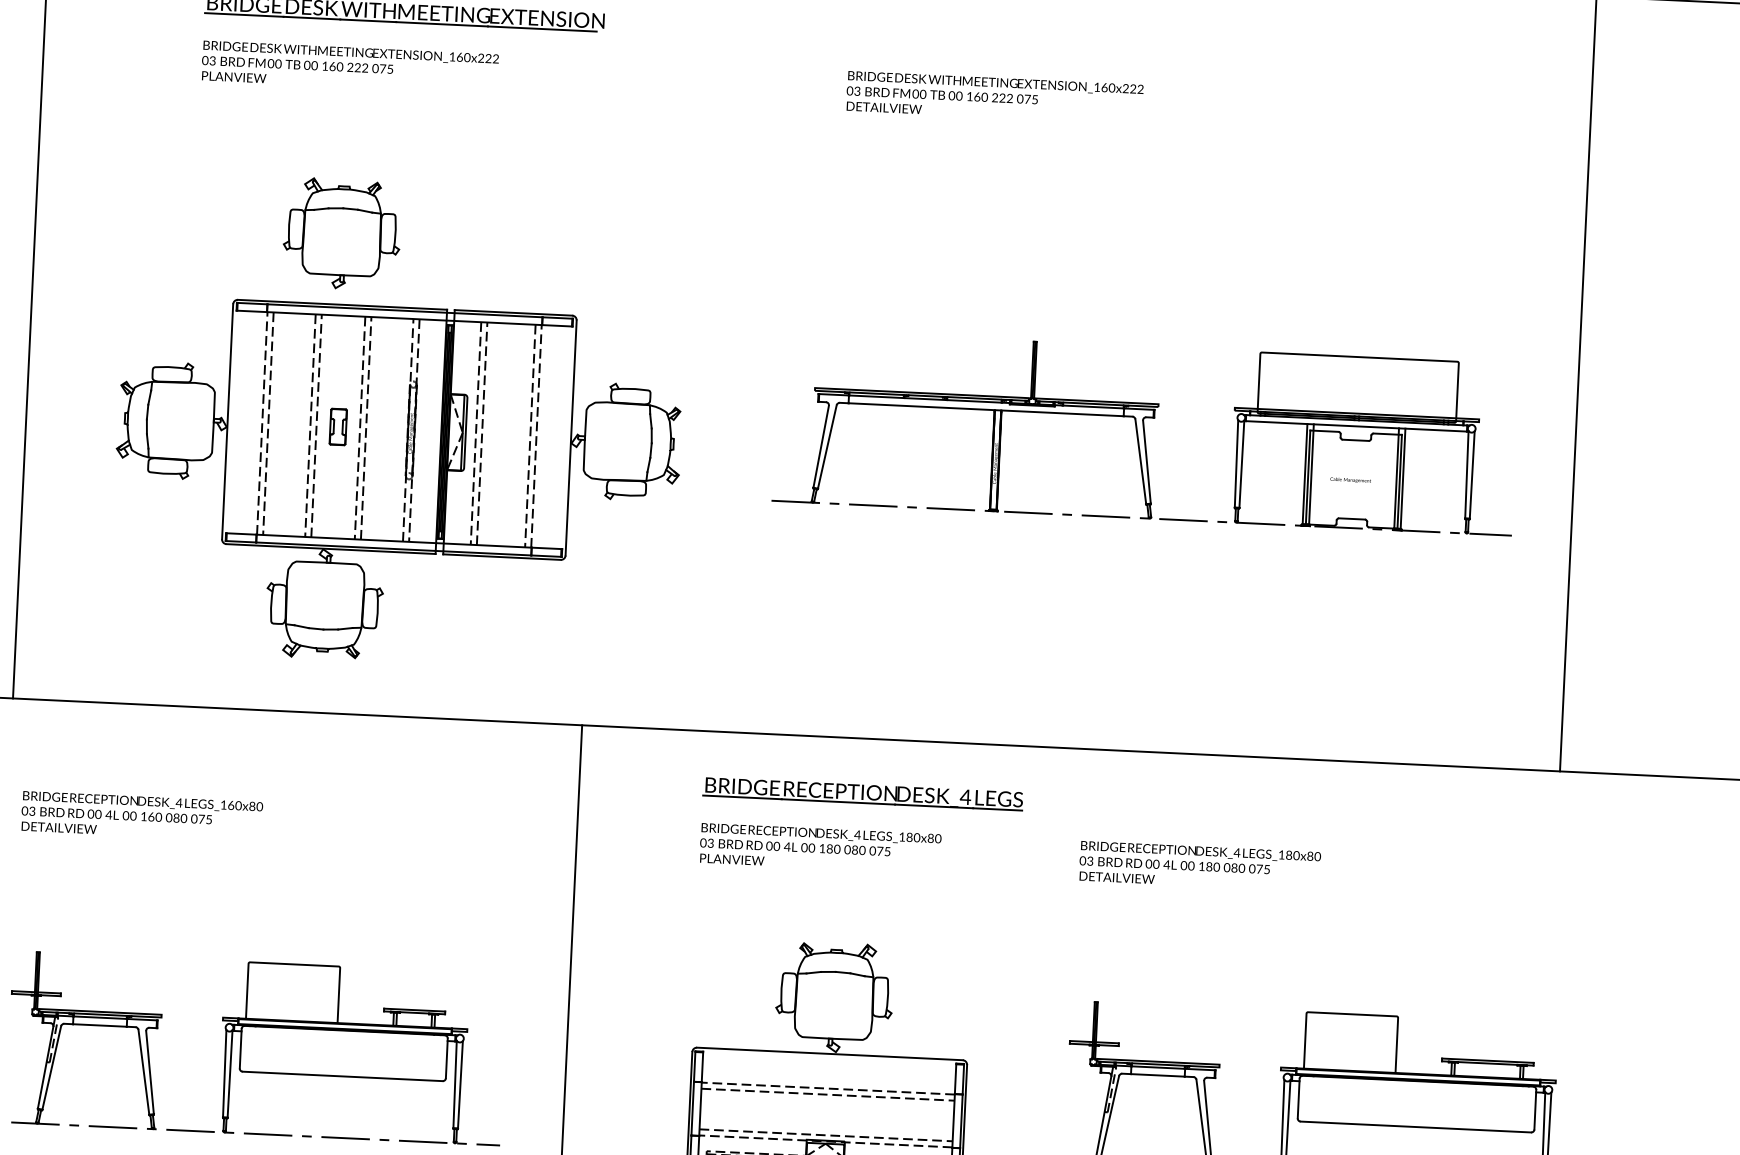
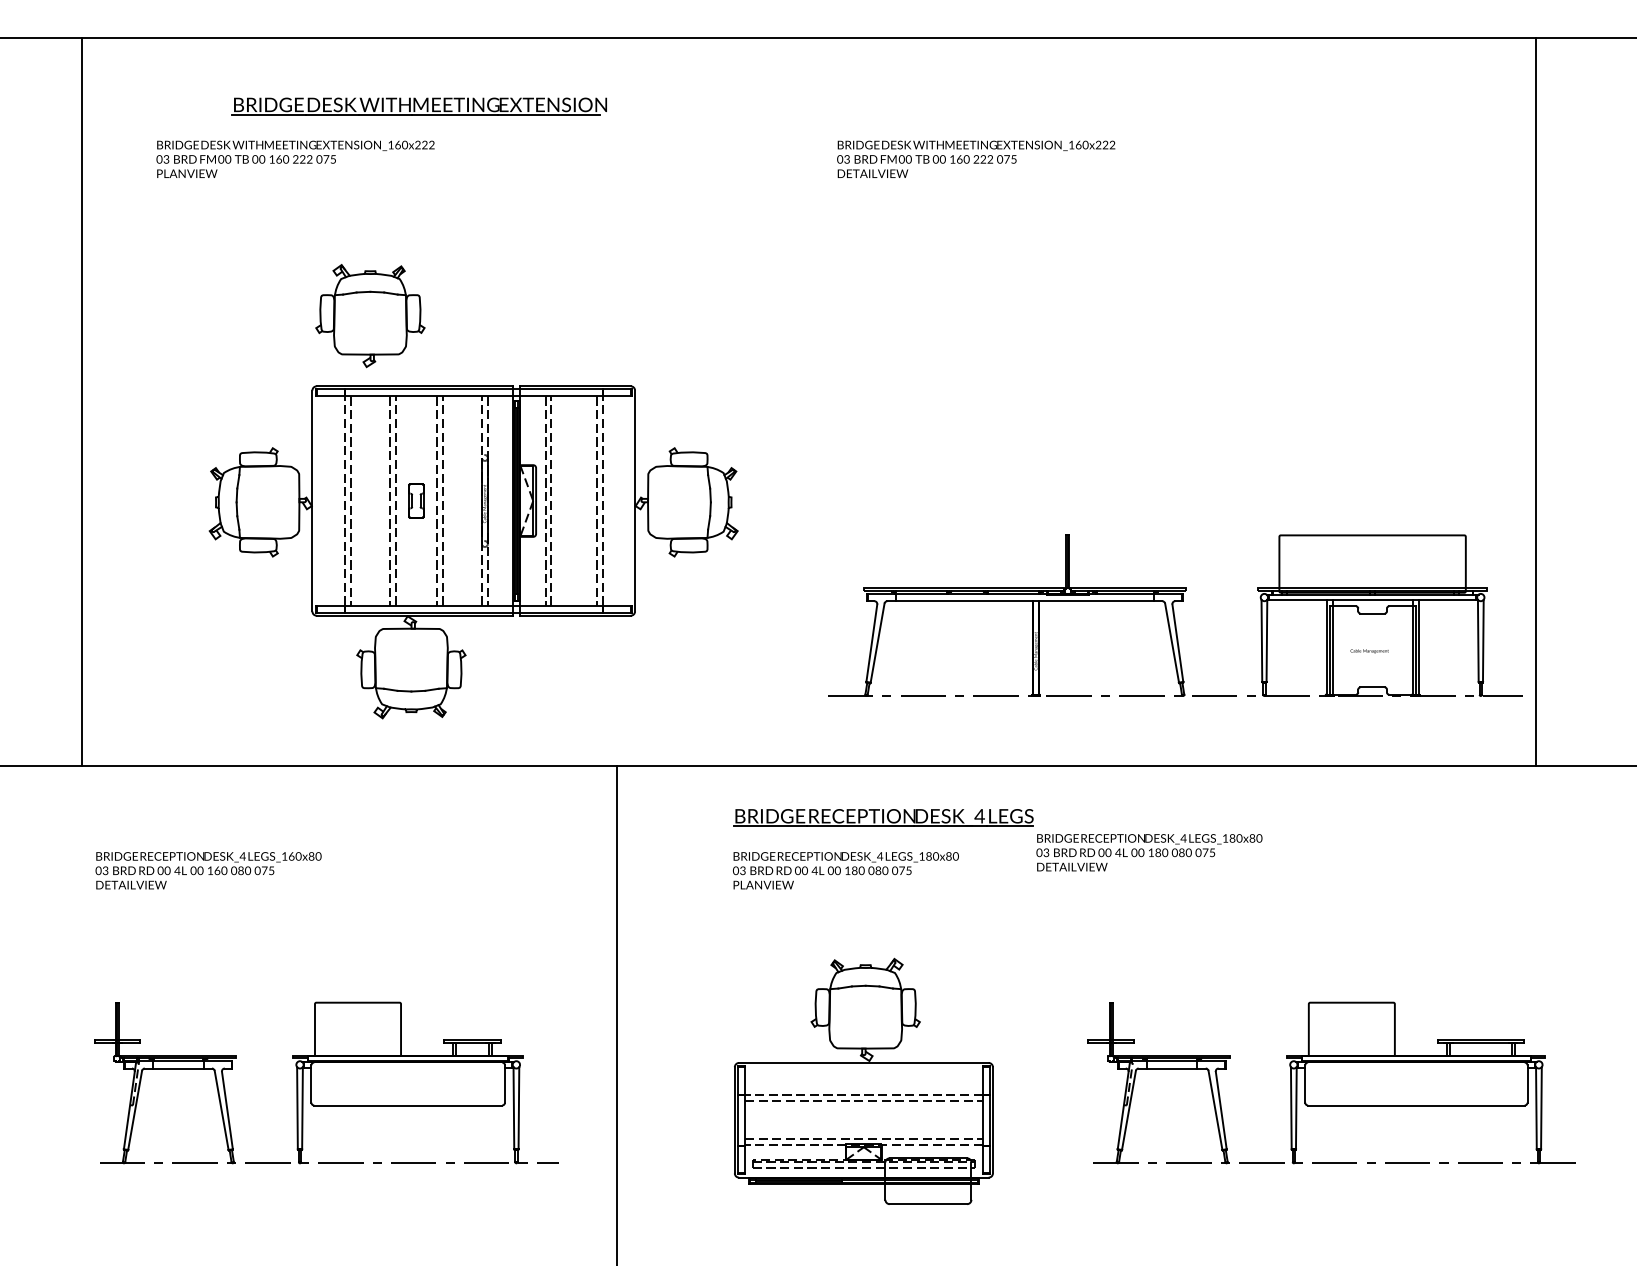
text: (350, 66) -> (295, 158), moved
part: (1145, 432) -> (1175, 615), moved
part: (396, 484) -> (473, 552), moved
text: (1200, 866) -> (1149, 852), moved

